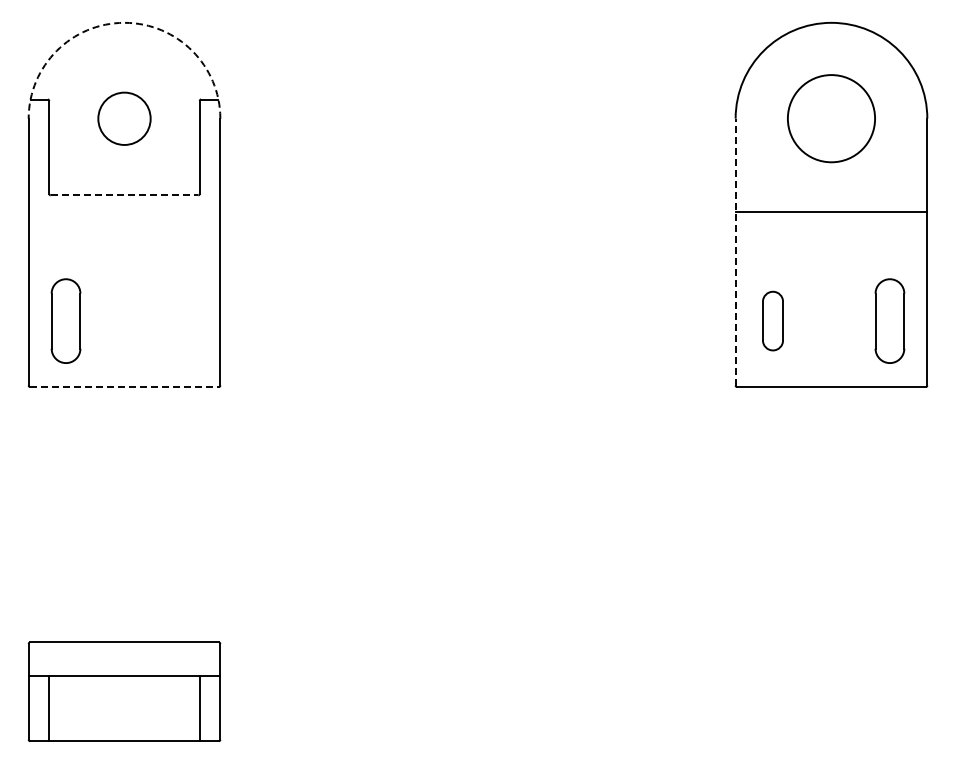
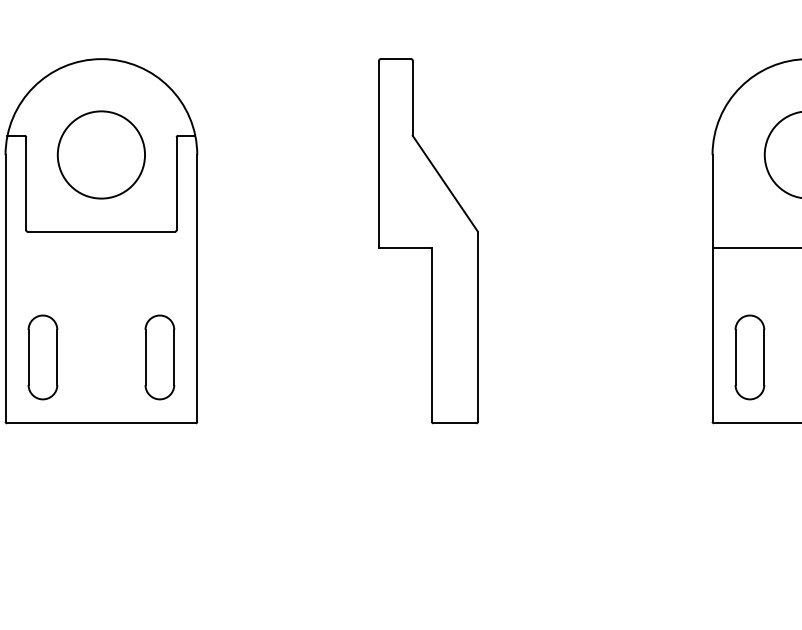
arc: (124, 22) -> (101, 58), dashed -> solid
circle: (124, 118) -> (101, 154), size x1.67
line: (124, 195) -> (101, 231), dashed -> solid
part: (451, 204) -> (428, 240), added
line: (735, 251) -> (712, 287), dashed -> solid
part: (182, 320) -> (159, 356), added
part: (772, 320) -> (749, 356), size x1.43
line: (125, 387) -> (102, 423), dashed -> solid

